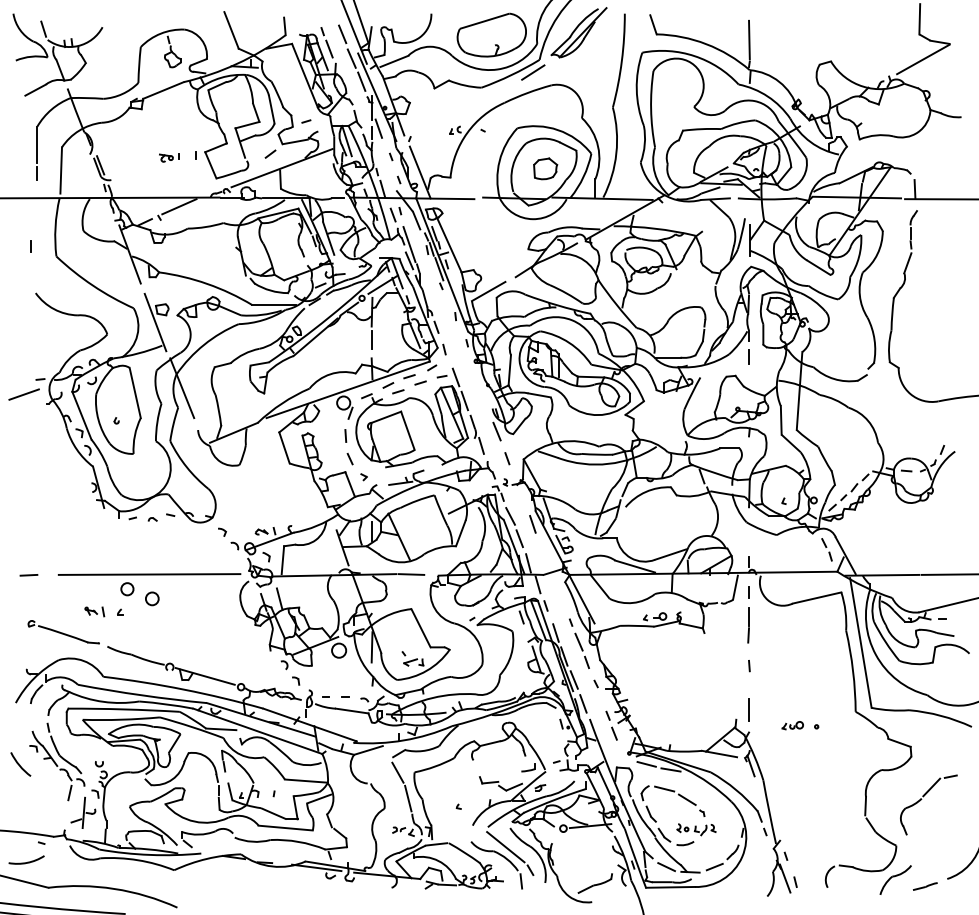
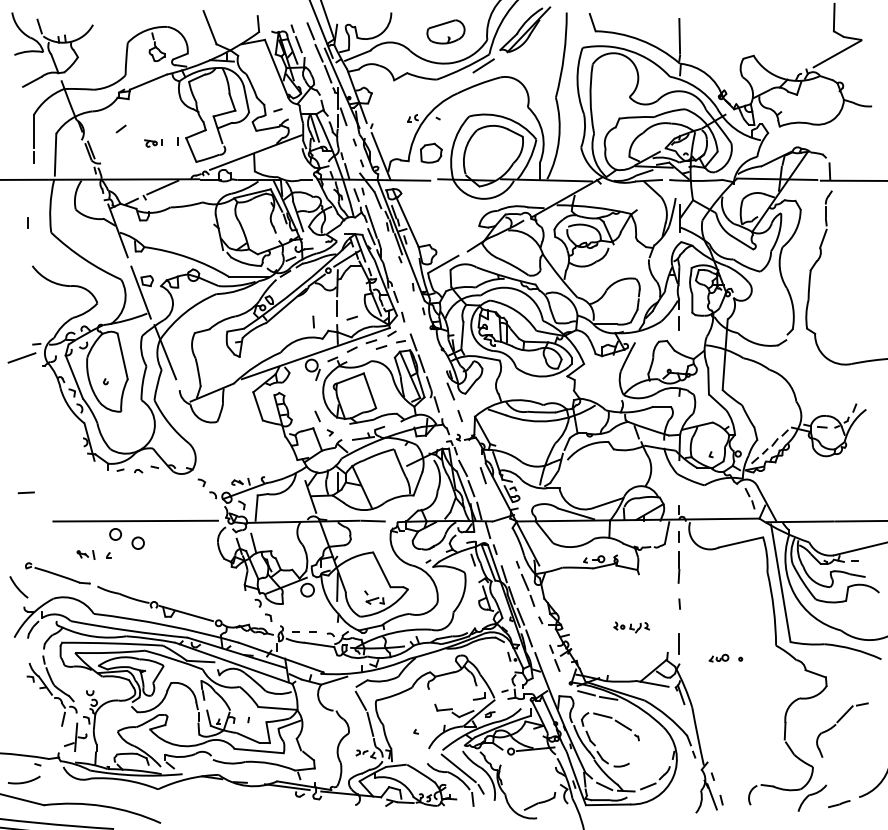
part: (491, 34) -> (445, 31), size x0.6
line: (270, 153) -> (121, 128), moved
part: (545, 168) -> (431, 152), moved
line: (398, 391) -> (352, 317), moved
line: (345, 435) -> (313, 321), moved
line: (28, 575) -> (25, 492), moved
arc: (19, 764) -> (17, 587), moved
part: (696, 829) -> (631, 627), moved

